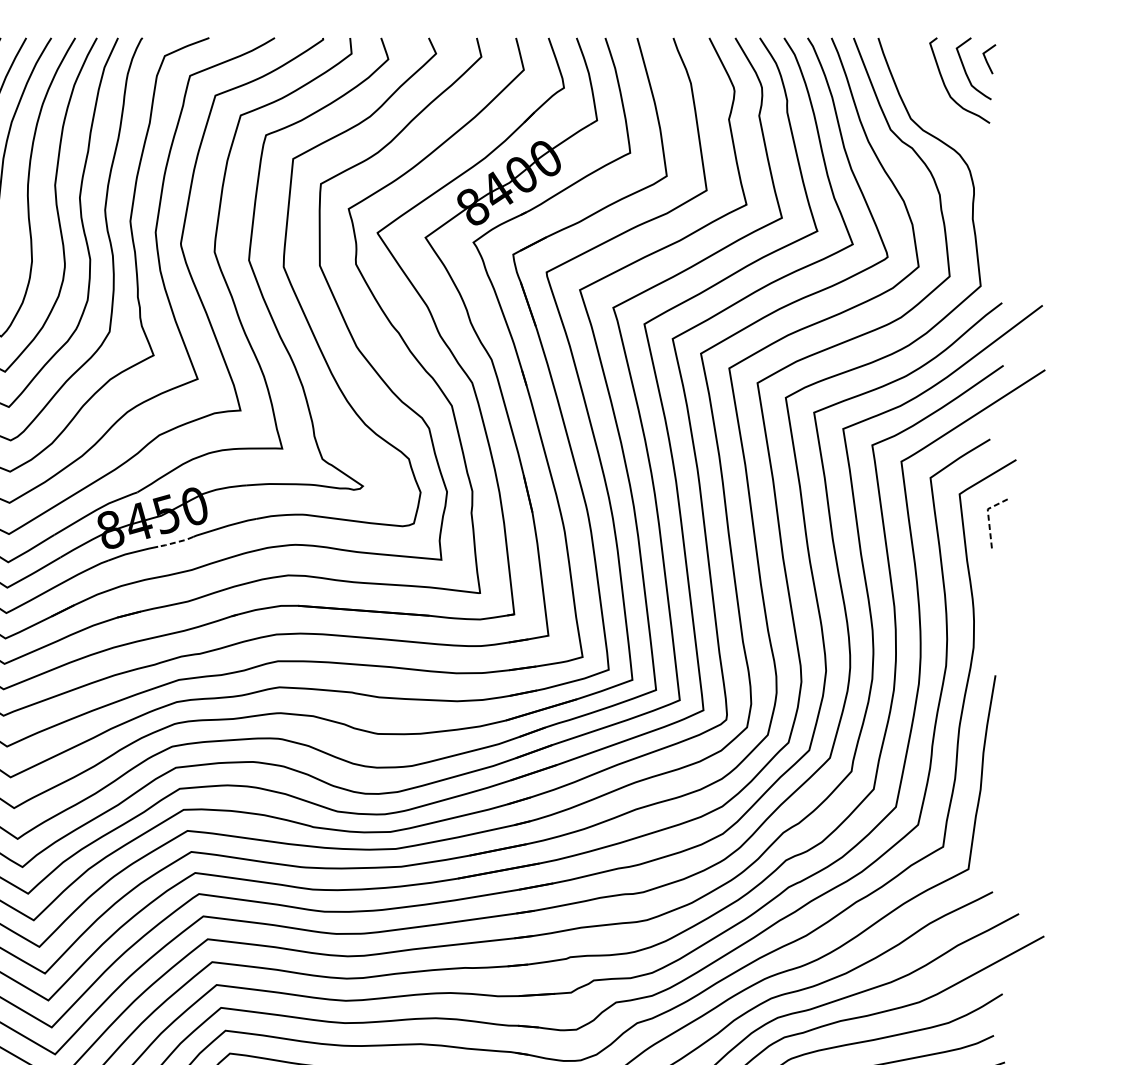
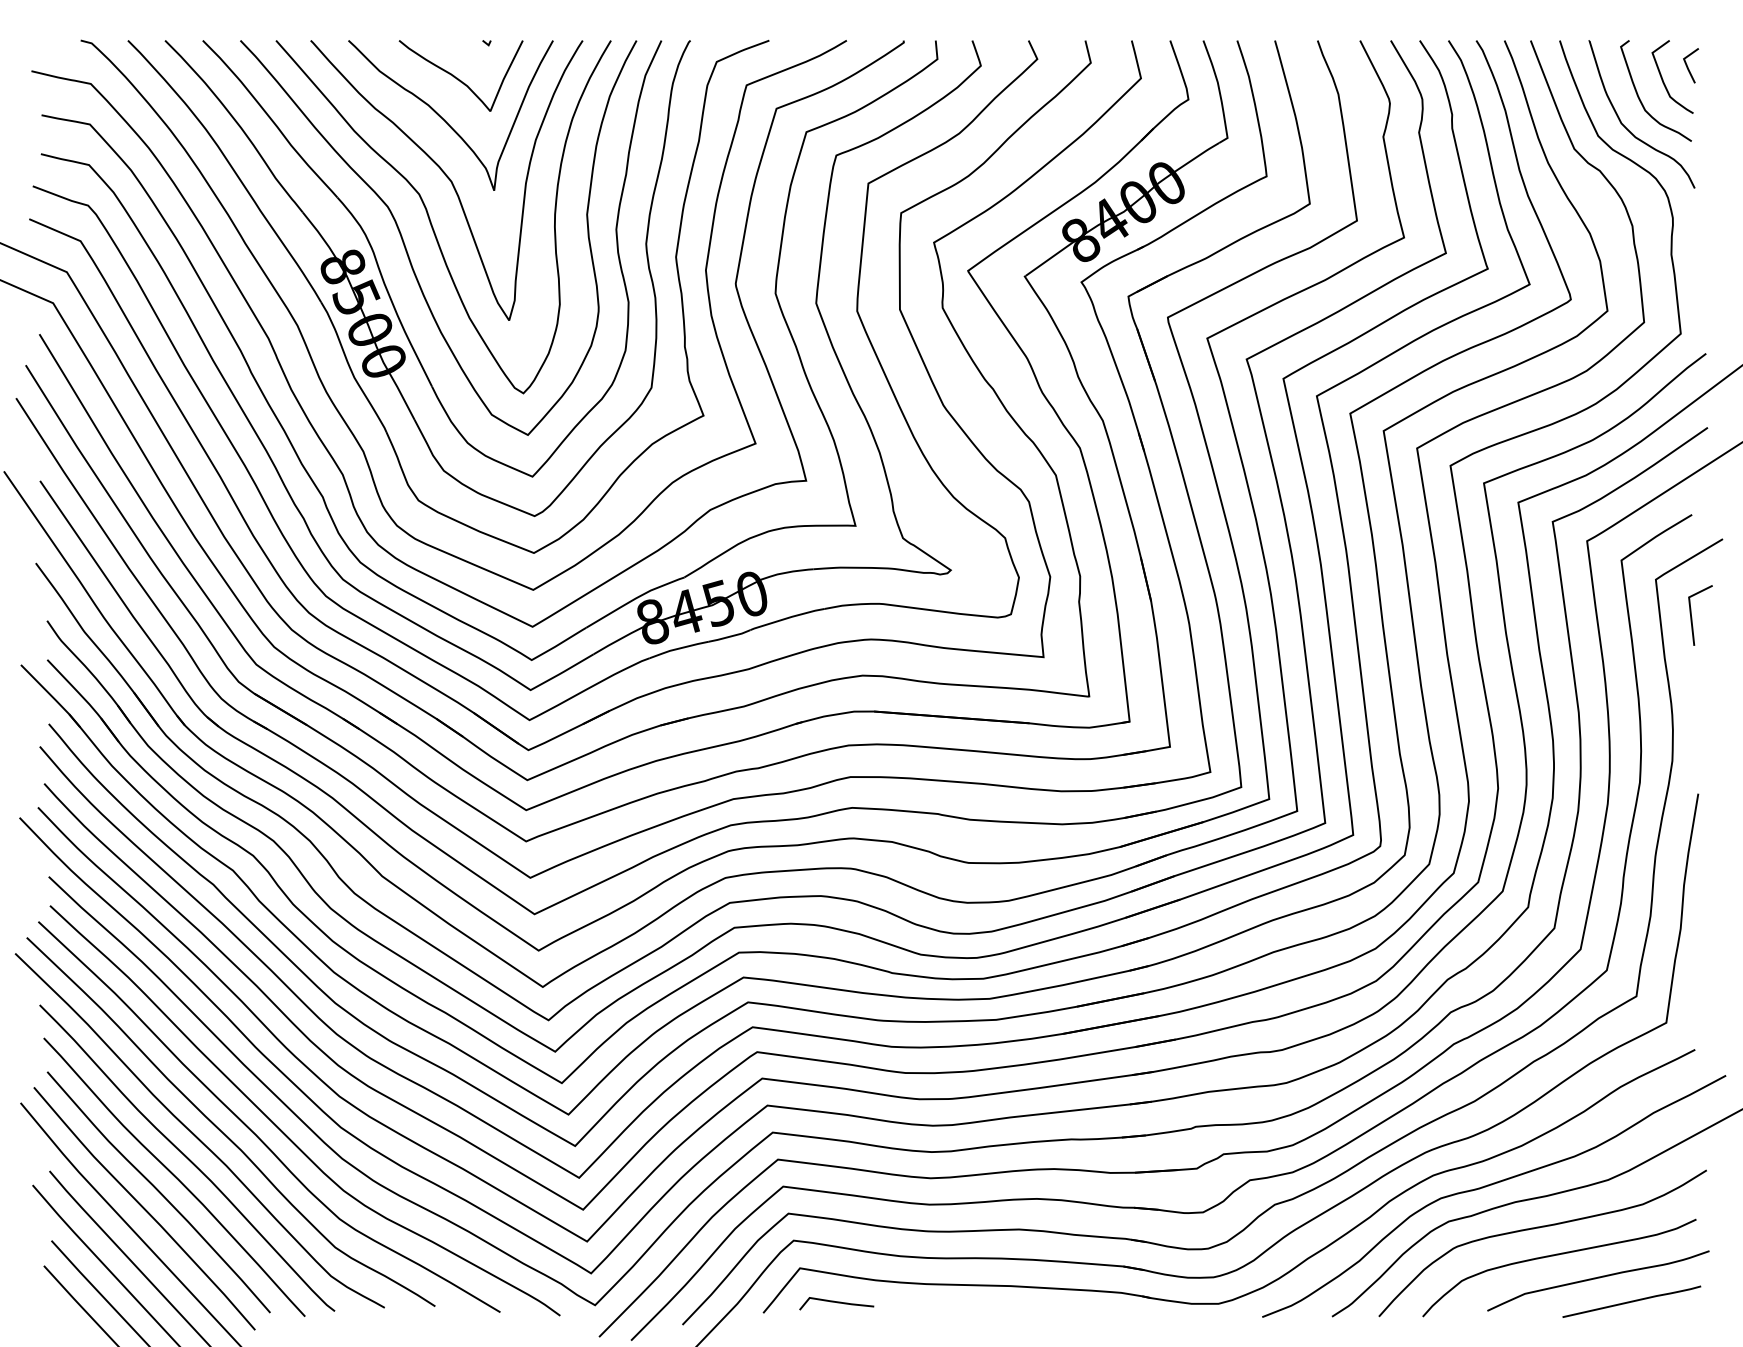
curve: (935, 112) -> (1627, 128), added
line: (988, 518) -> (1690, 608), dashed -> solid
line: (175, 542) -> (729, 636), dashed -> solid

